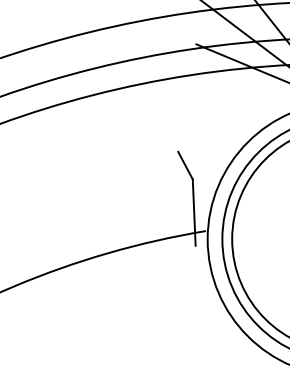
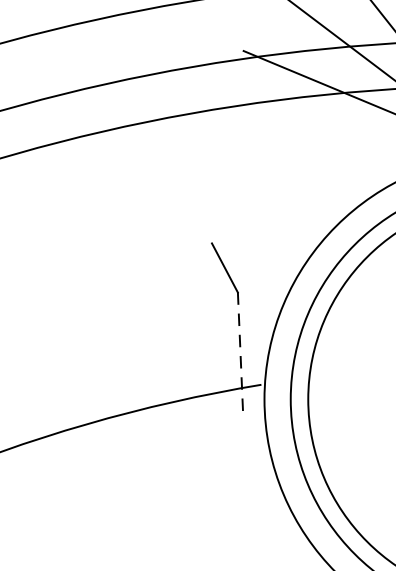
line: (194, 212) -> (240, 351), solid -> dashed

